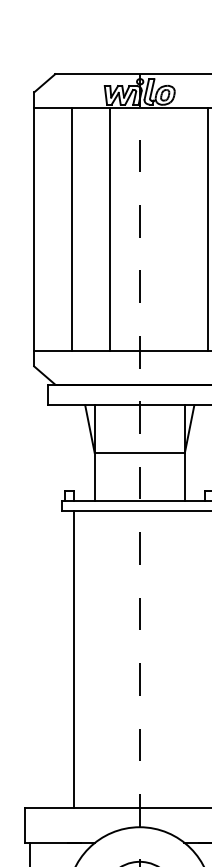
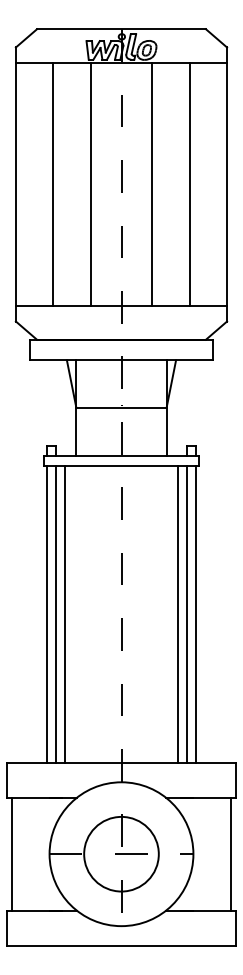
line: (169, 229) -> (151, 184), added
line: (65, 659) -> (47, 614), added
line: (82, 659) -> (64, 614), added
line: (196, 659) -> (178, 614), added
line: (204, 659) -> (186, 614), added

